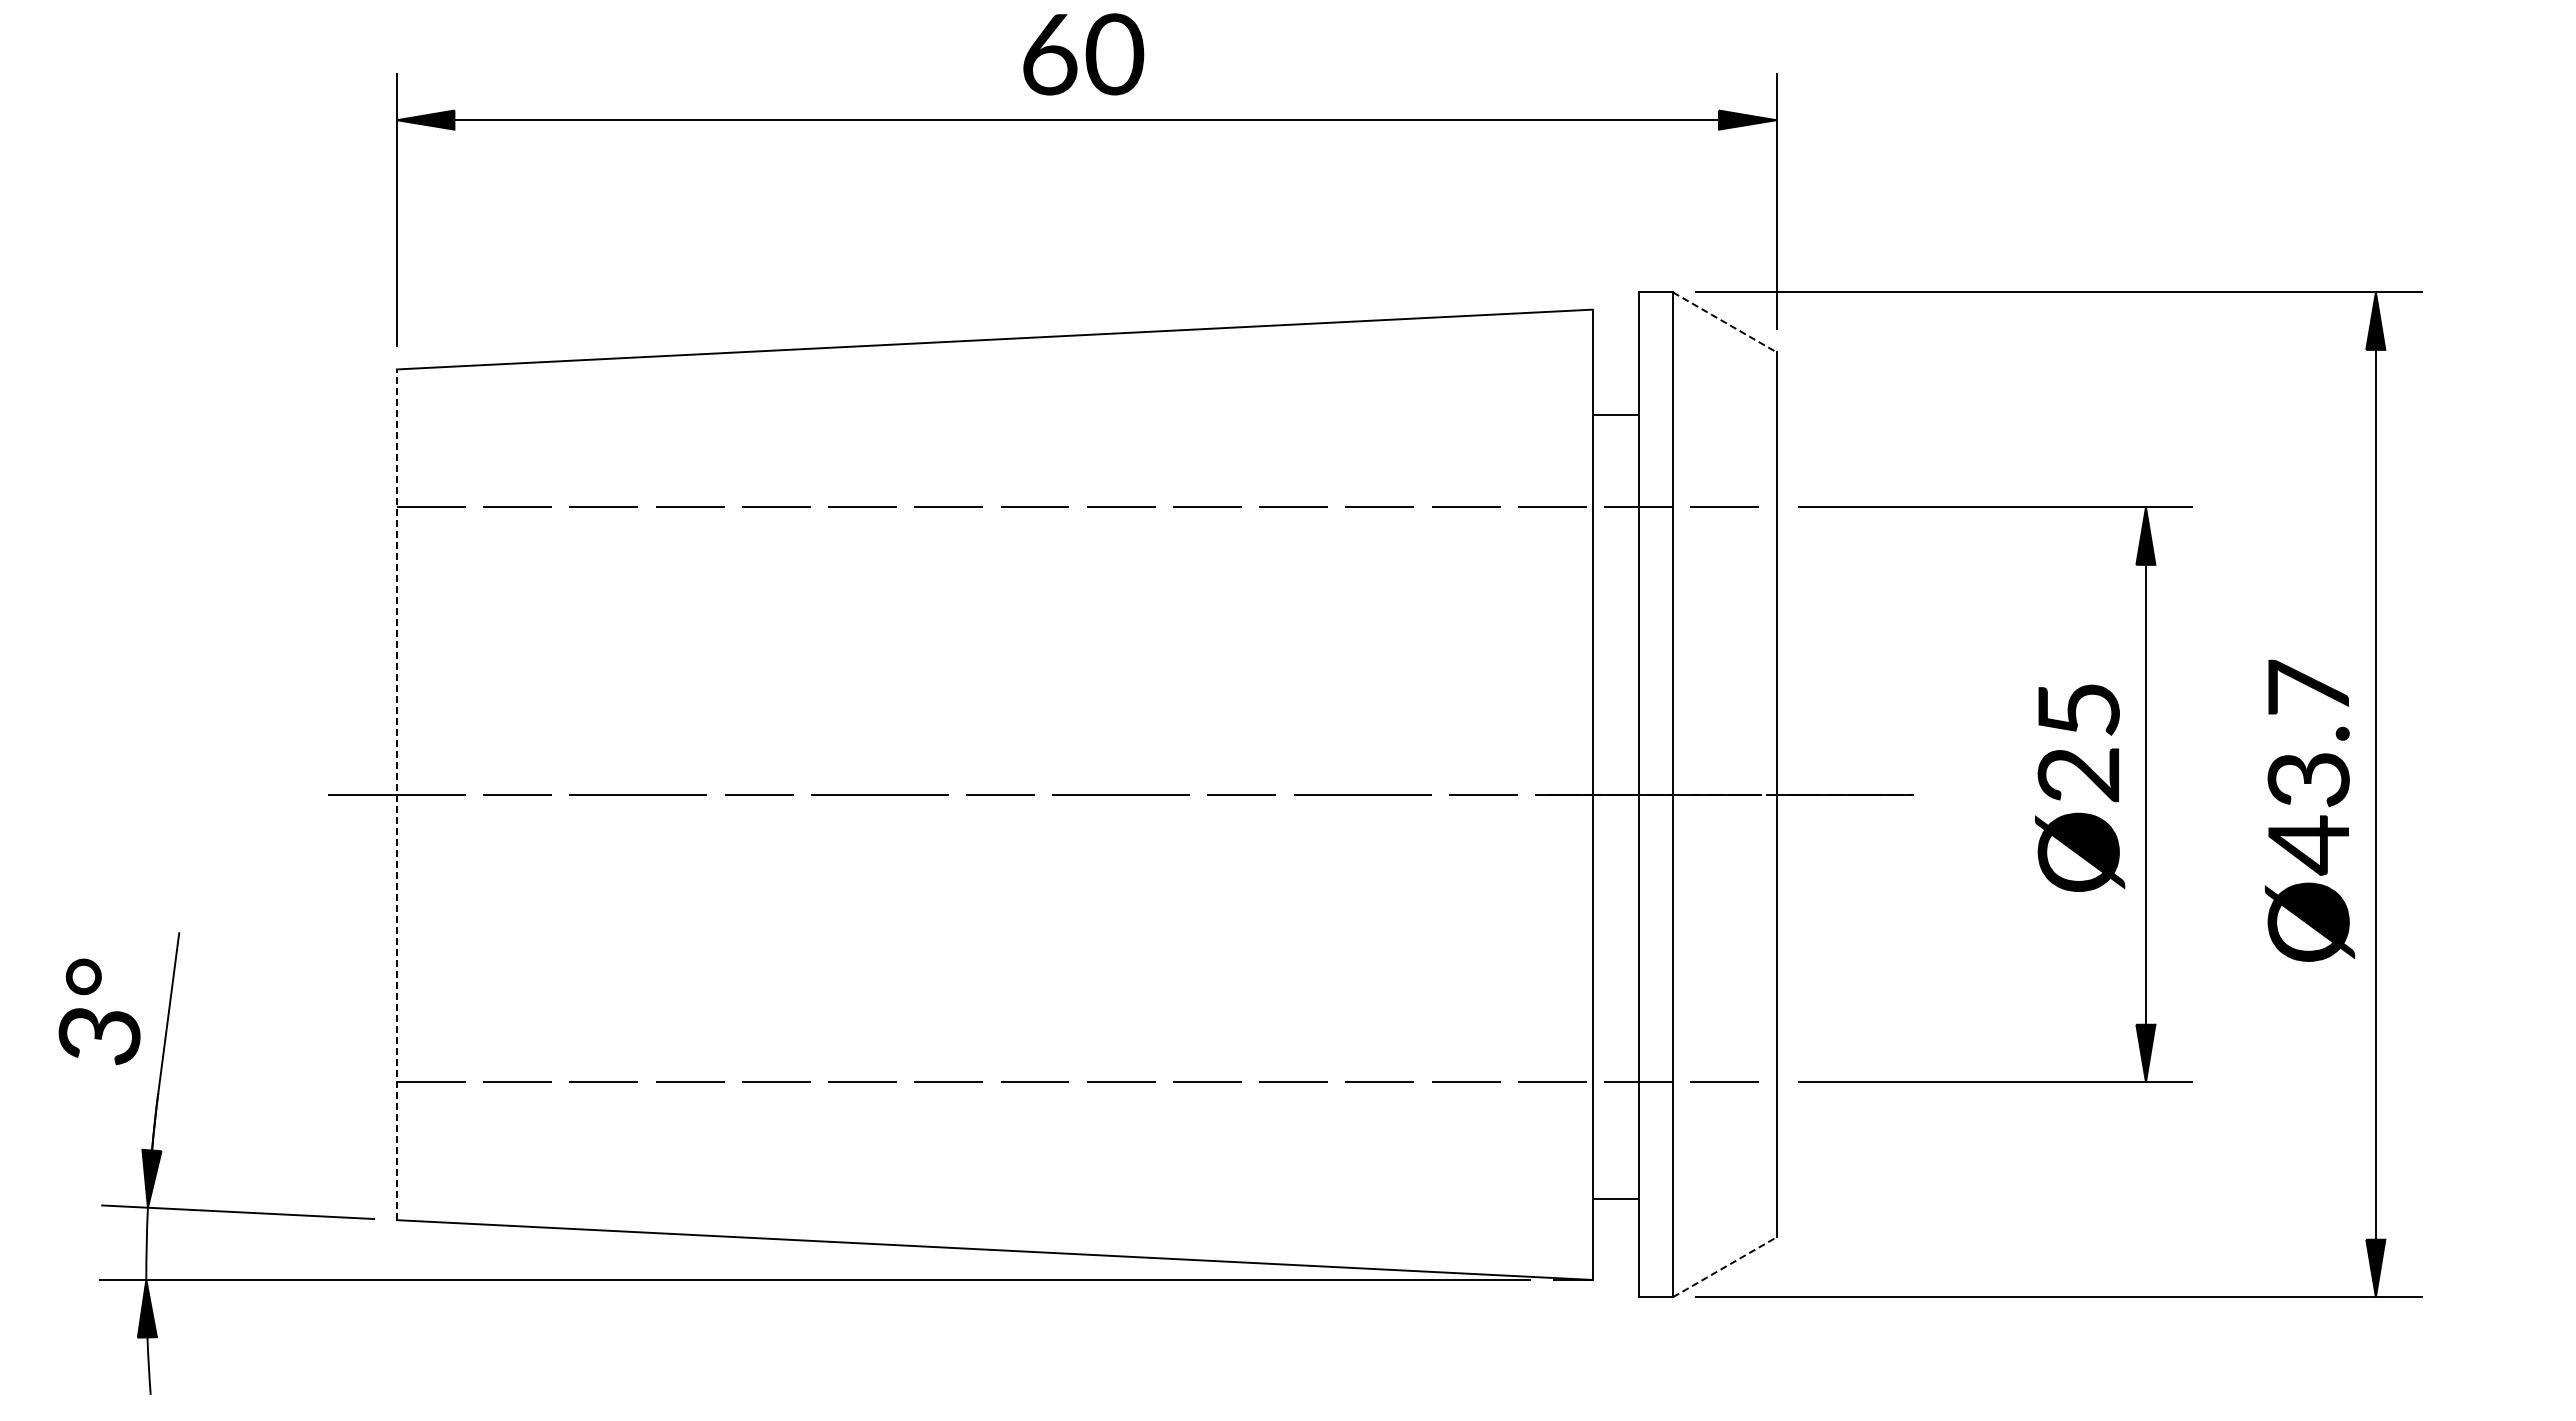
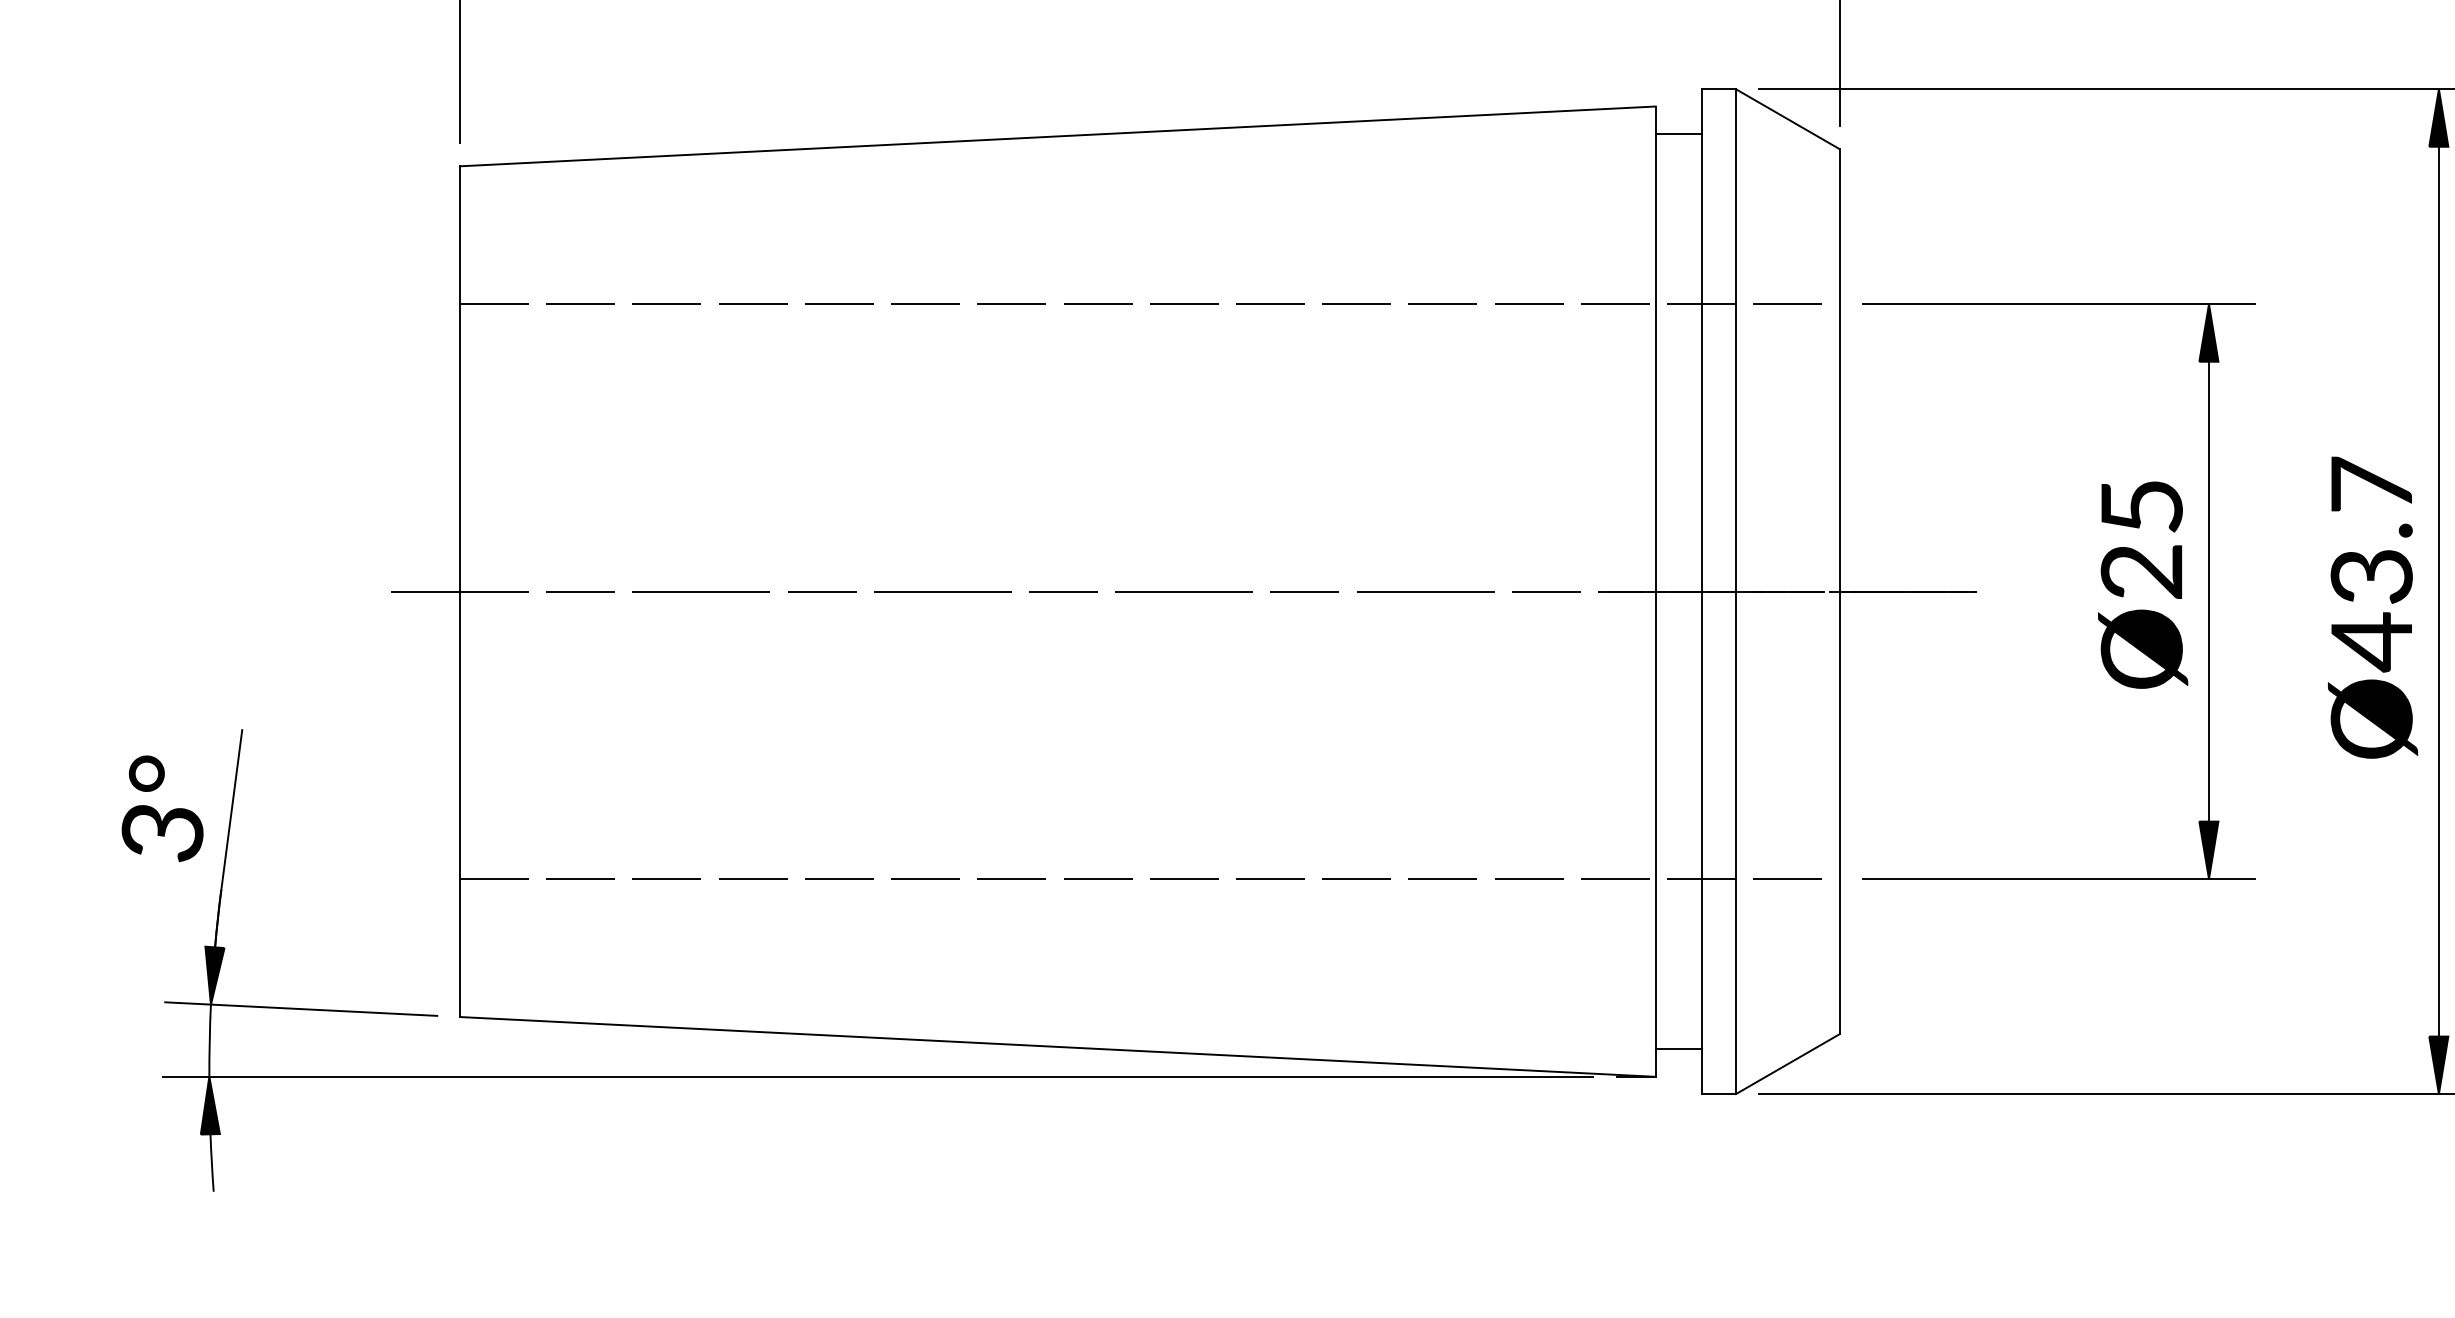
line: (1724, 322) -> (1787, 119), dashed -> solid
line: (1615, 415) -> (1678, 134), moved
line: (396, 794) -> (459, 591), dashed -> solid
line: (1615, 1199) -> (1678, 1049), moved
line: (1724, 1267) -> (1787, 1064), dashed -> solid

